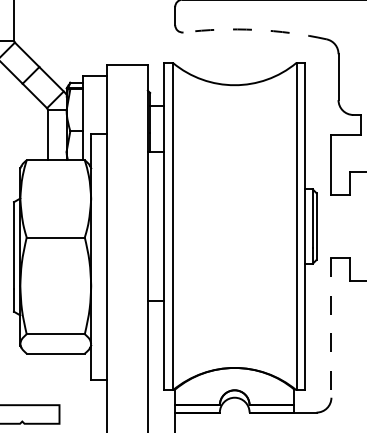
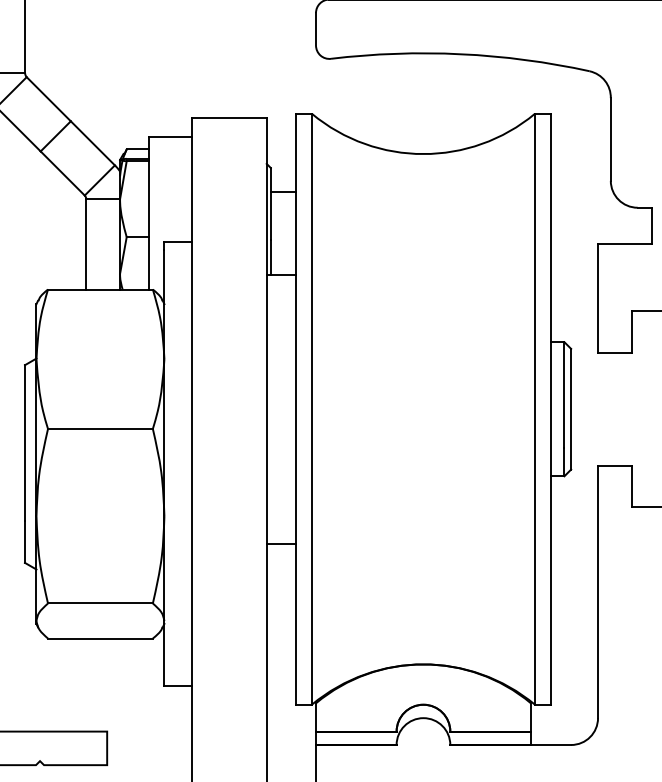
arc: (255, 29) -> (460, 53), dashed -> solid
line: (331, 327) -> (598, 591), dashed -> solid

